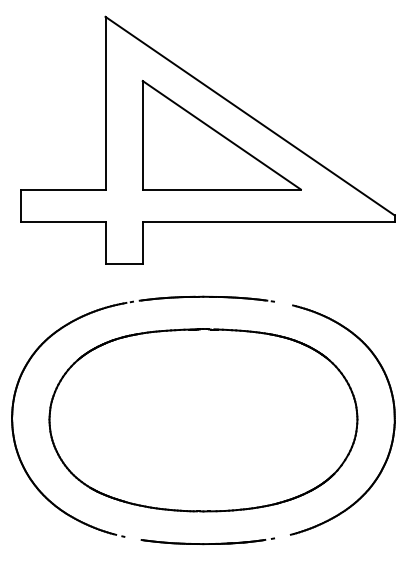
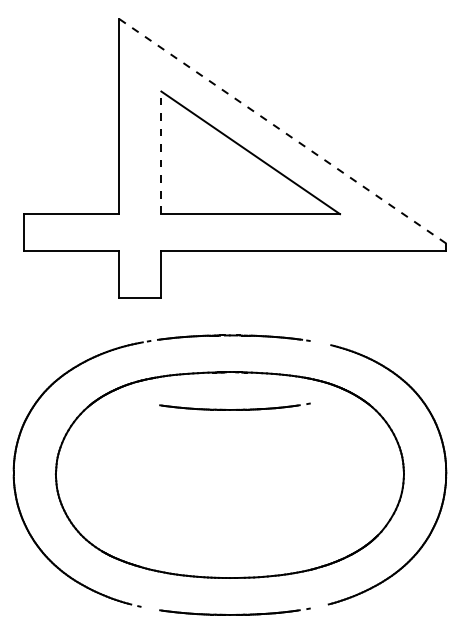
line: (249, 115) -> (282, 130), solid -> dashed
line: (142, 134) -> (161, 152), solid -> dashed
part: (207, 359) -> (234, 406), added

